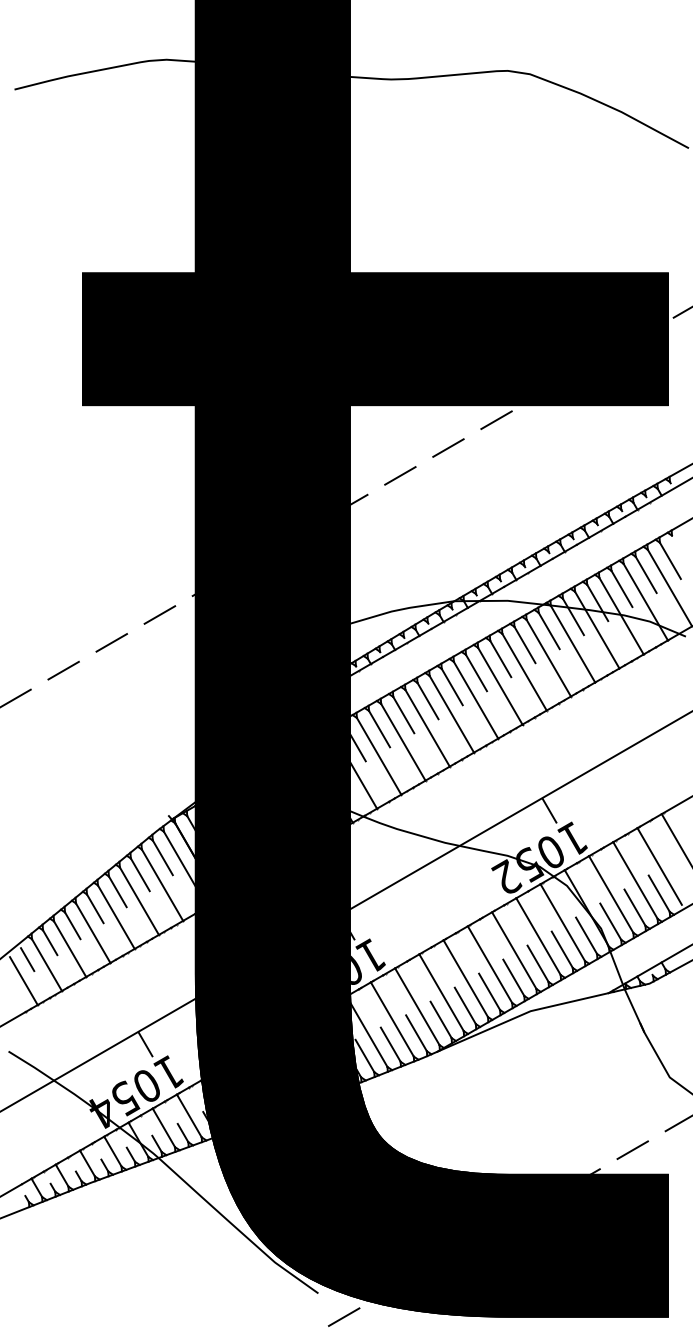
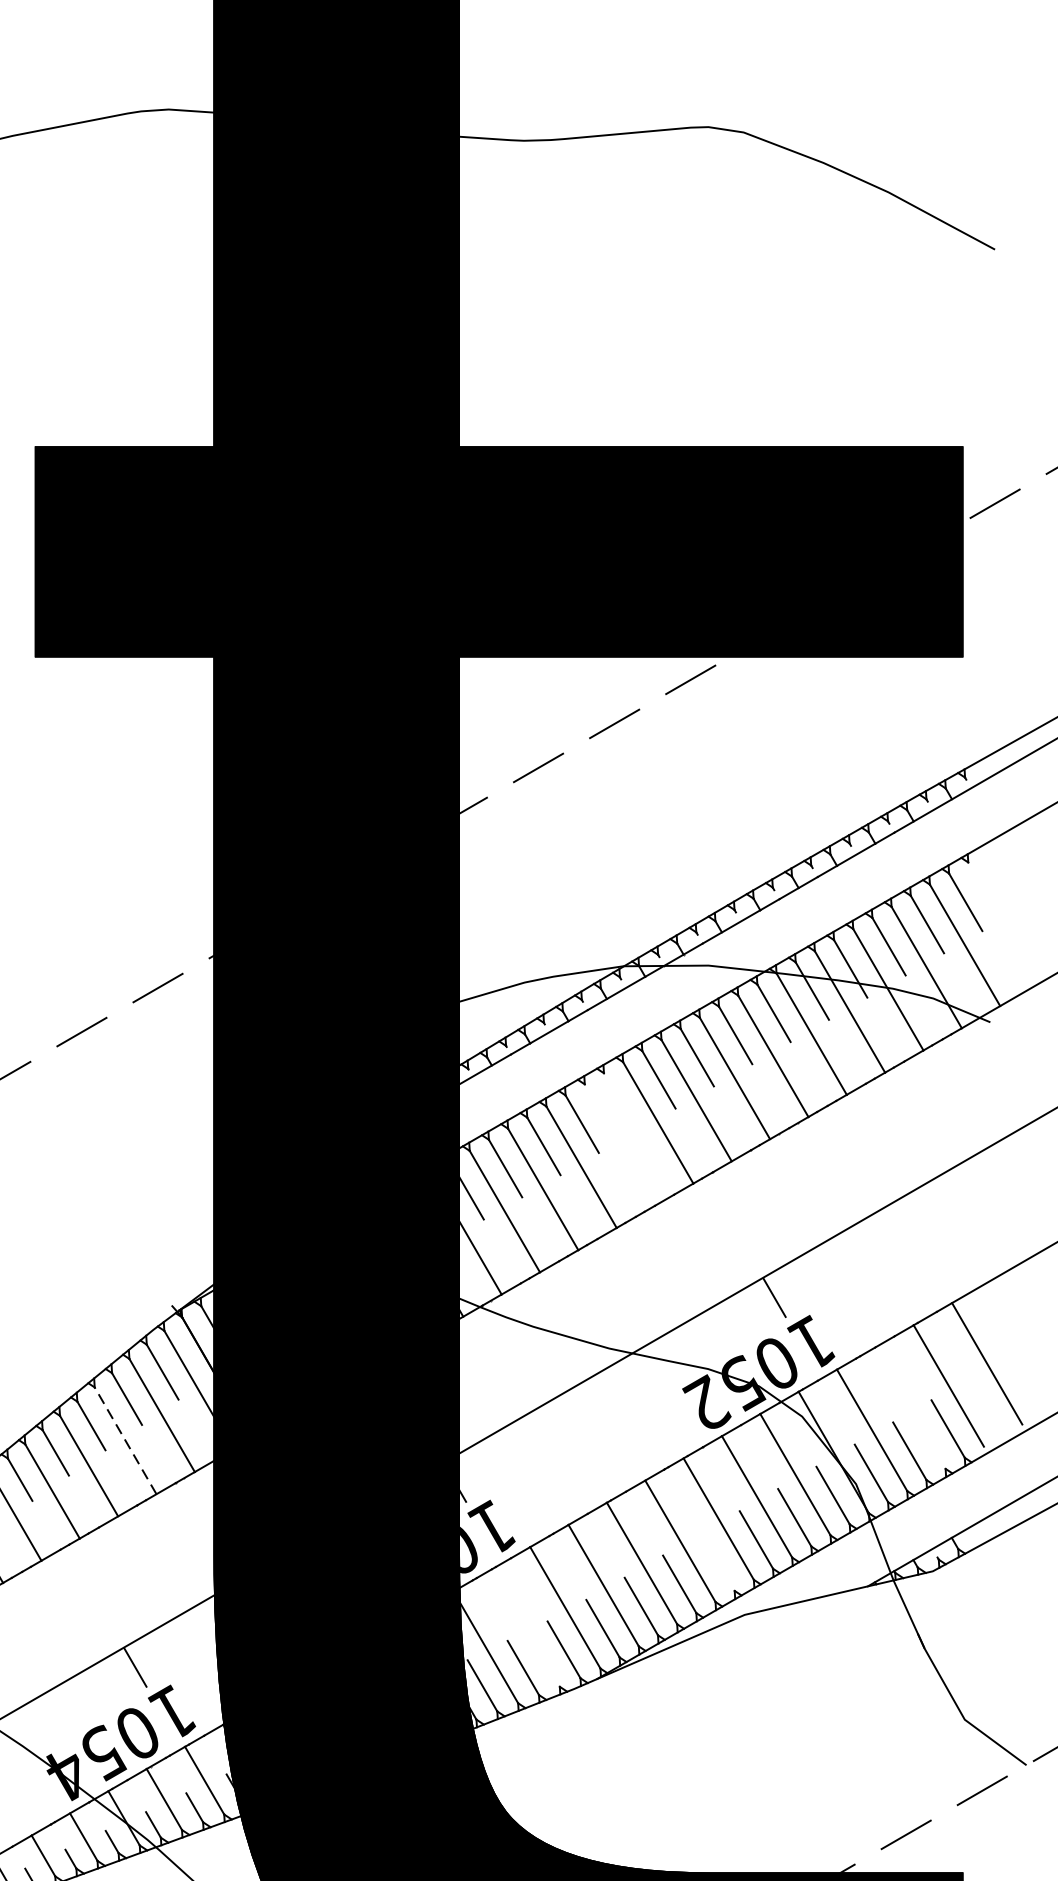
line: (451, 686) -> (619, 1101), removed
line: (451, 713) -> (619, 1143), removed
line: (635, 880) -> (910, 1408), removed
line: (139, 901) -> (125, 1441), solid -> dashed
line: (513, 977) -> (717, 1561), removed
line: (391, 1019) -> (524, 1628), removed

